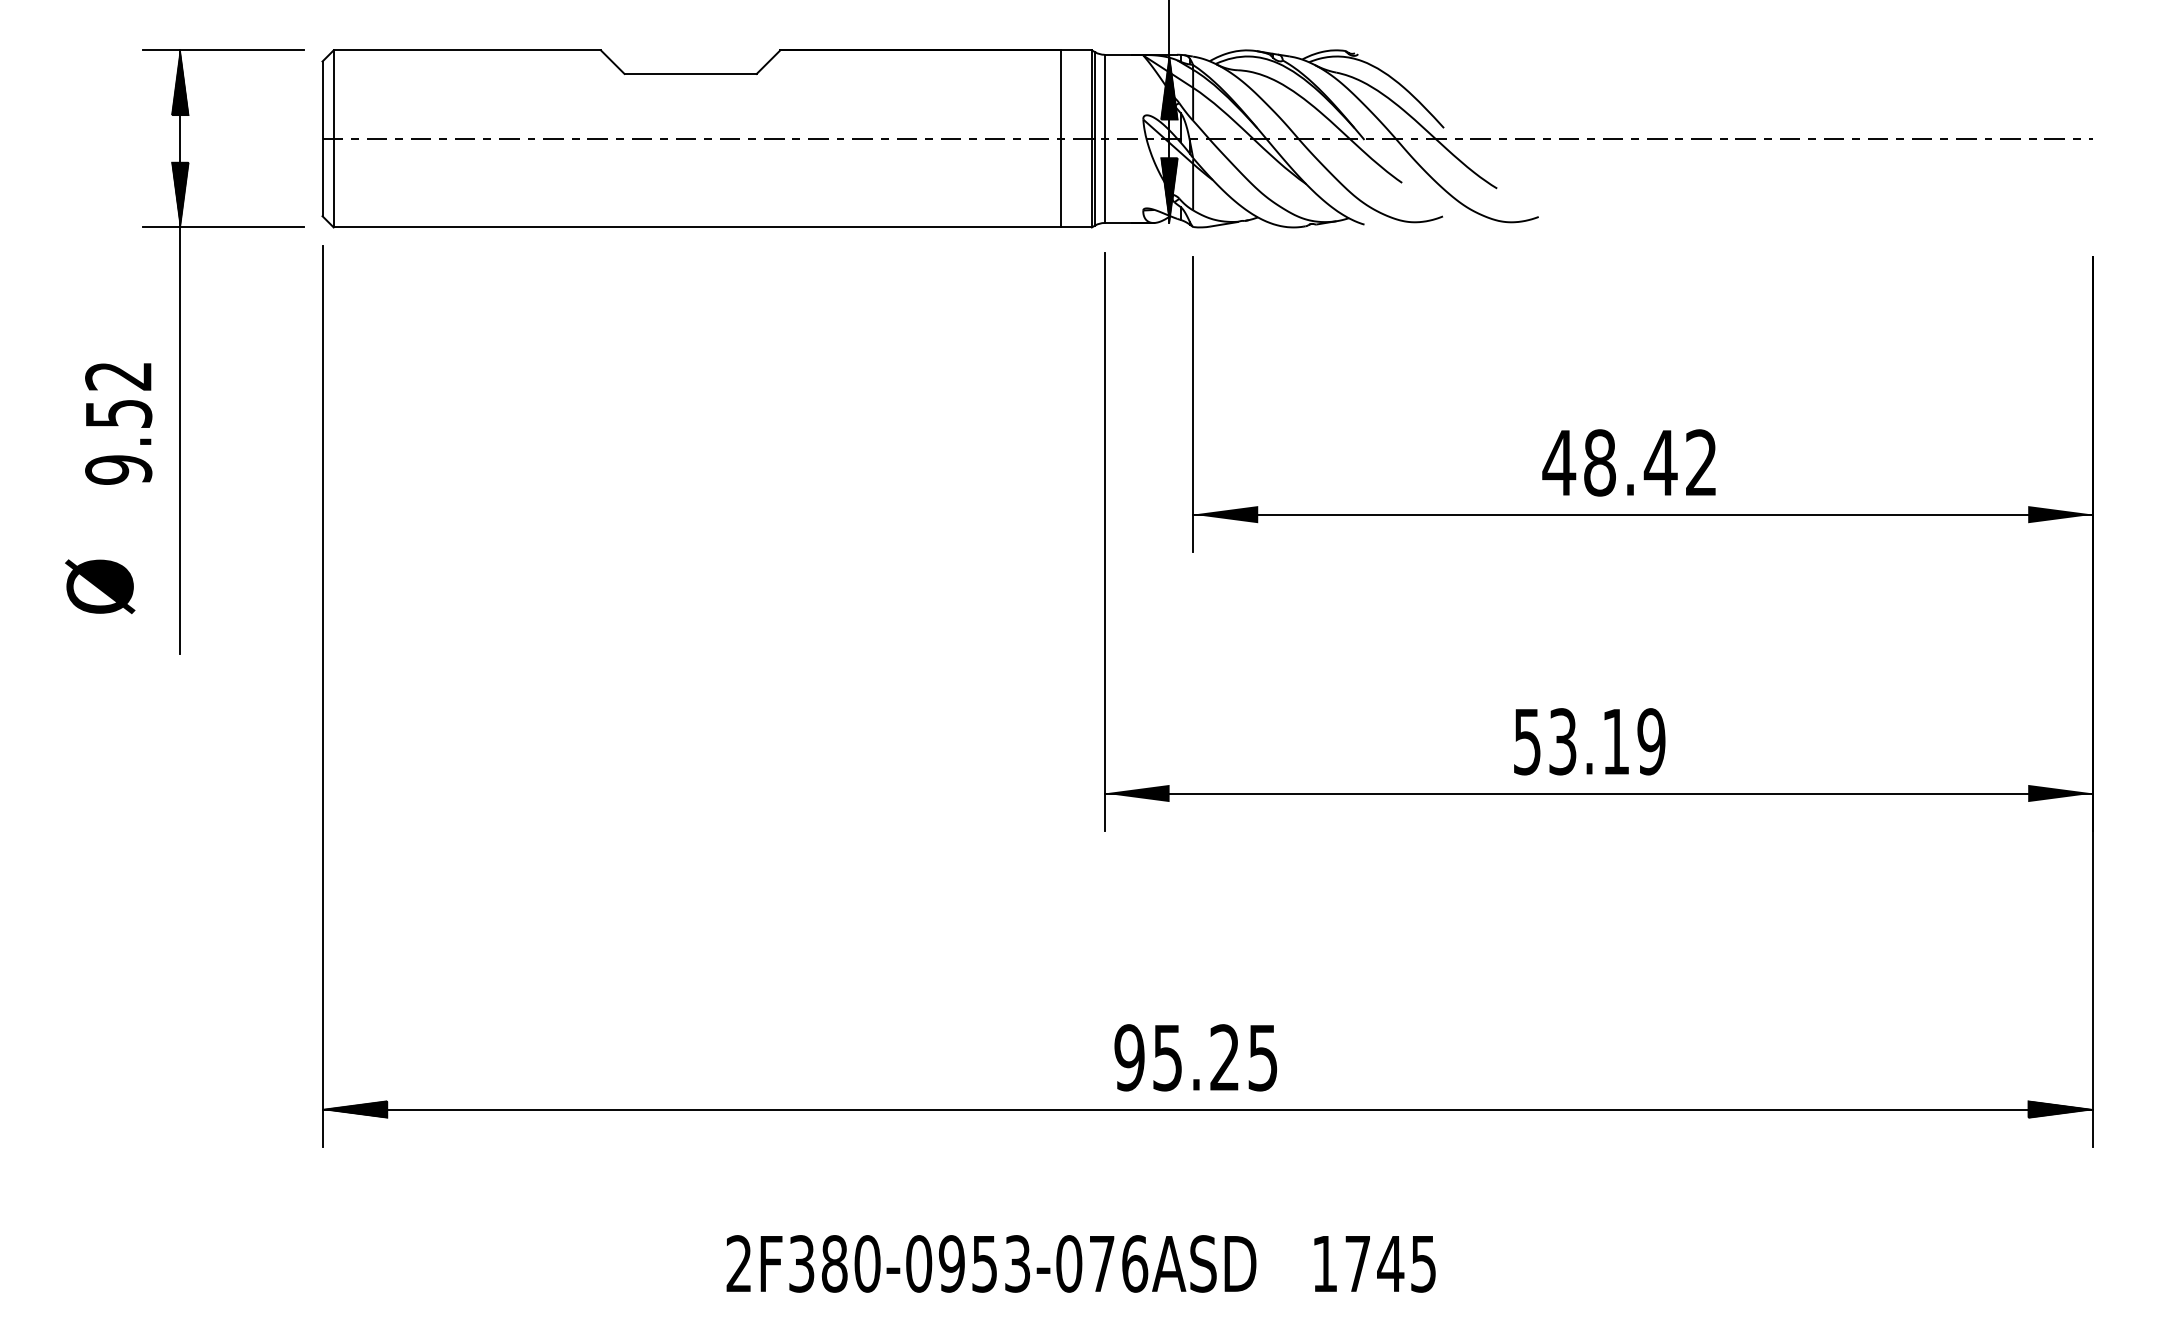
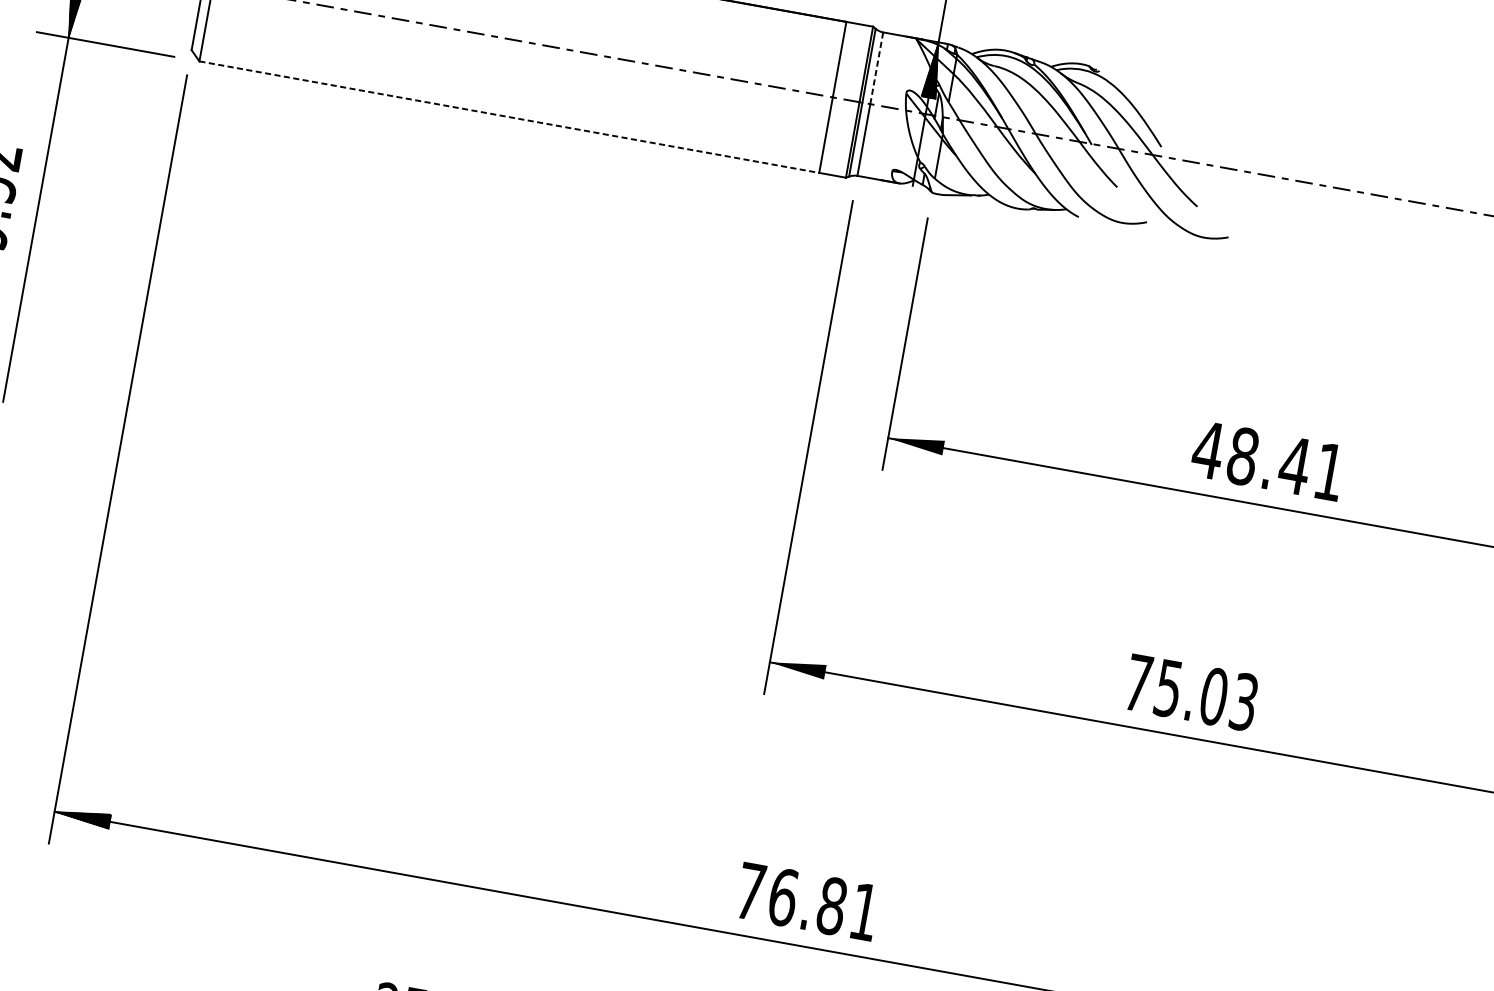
line: (1104, 96) -> (876, 67), solid -> dashed
hatch: (1169, 189) -> (917, 157), removed
line: (697, 227) -> (509, 117), solid -> dashed
text: (1701, 462) -> (1329, 471), 48.42 -> 48.41
text: (1589, 741) -> (1191, 692), 53.19 -> 75.03
text: (1195, 1057) -> (806, 901), 95.25 -> 76.81

